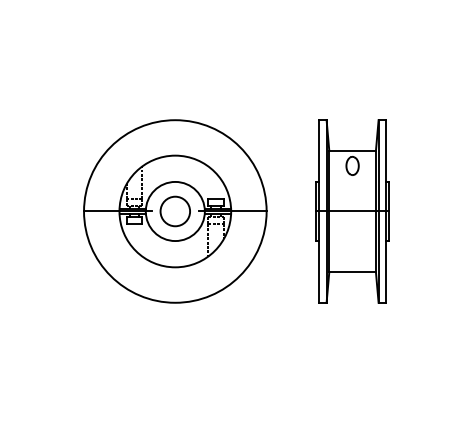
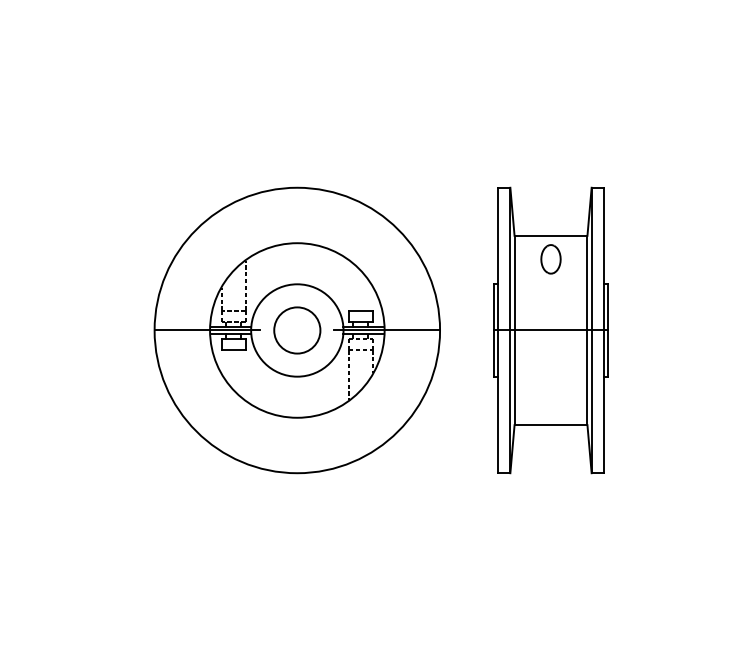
part: (175, 211) -> (297, 330), moved

